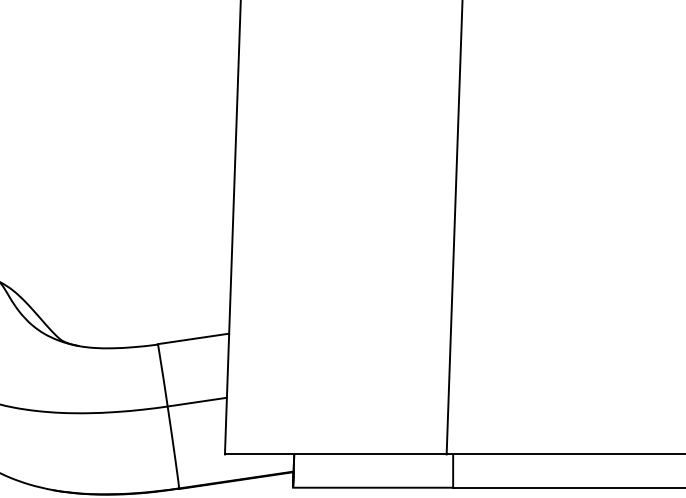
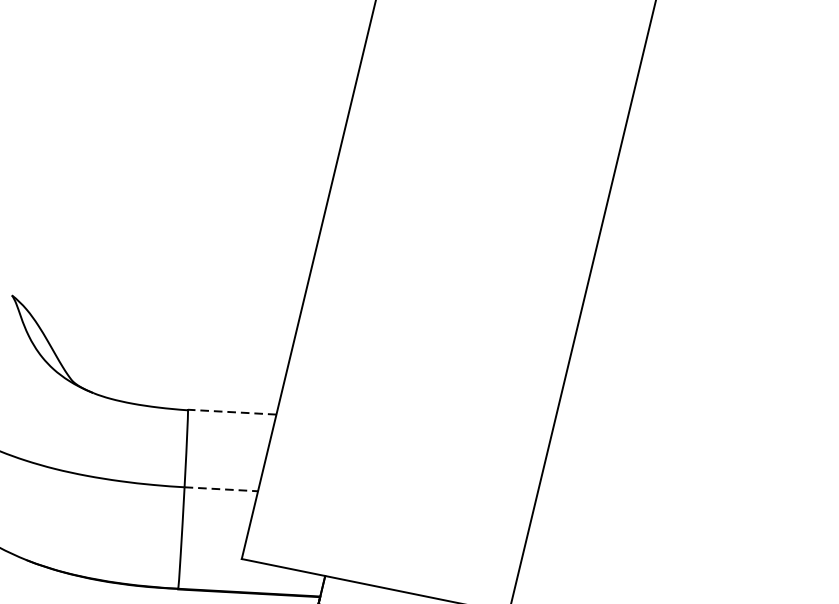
line: (193, 338) -> (232, 411), solid -> dashed
line: (197, 402) -> (221, 489), solid -> dashed

